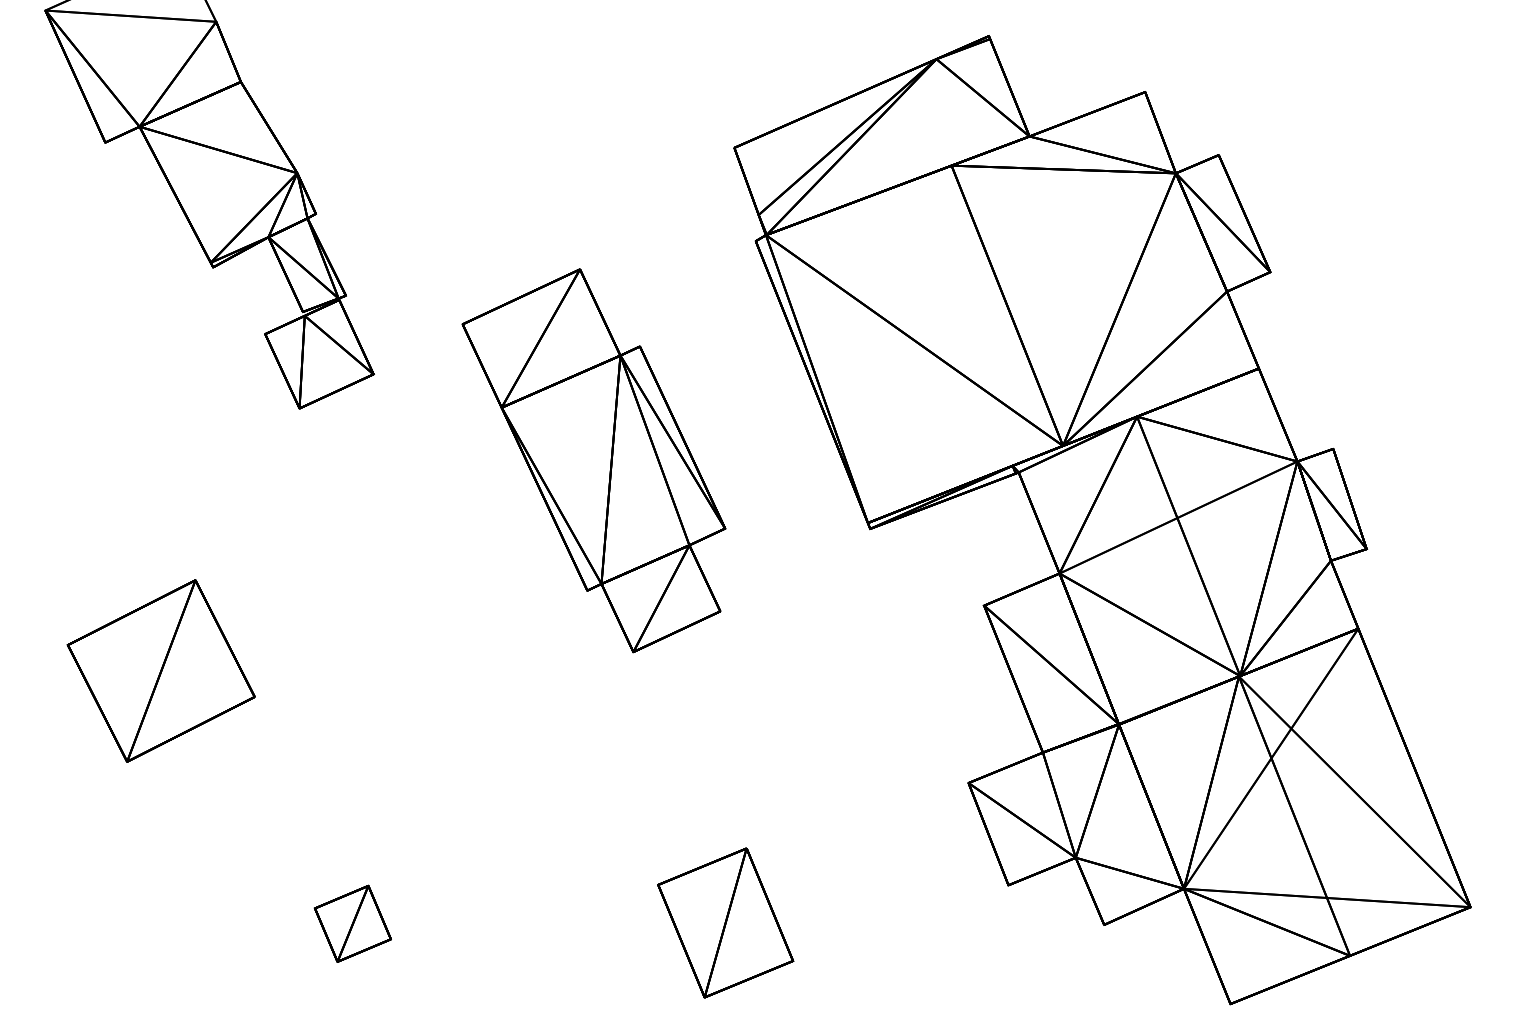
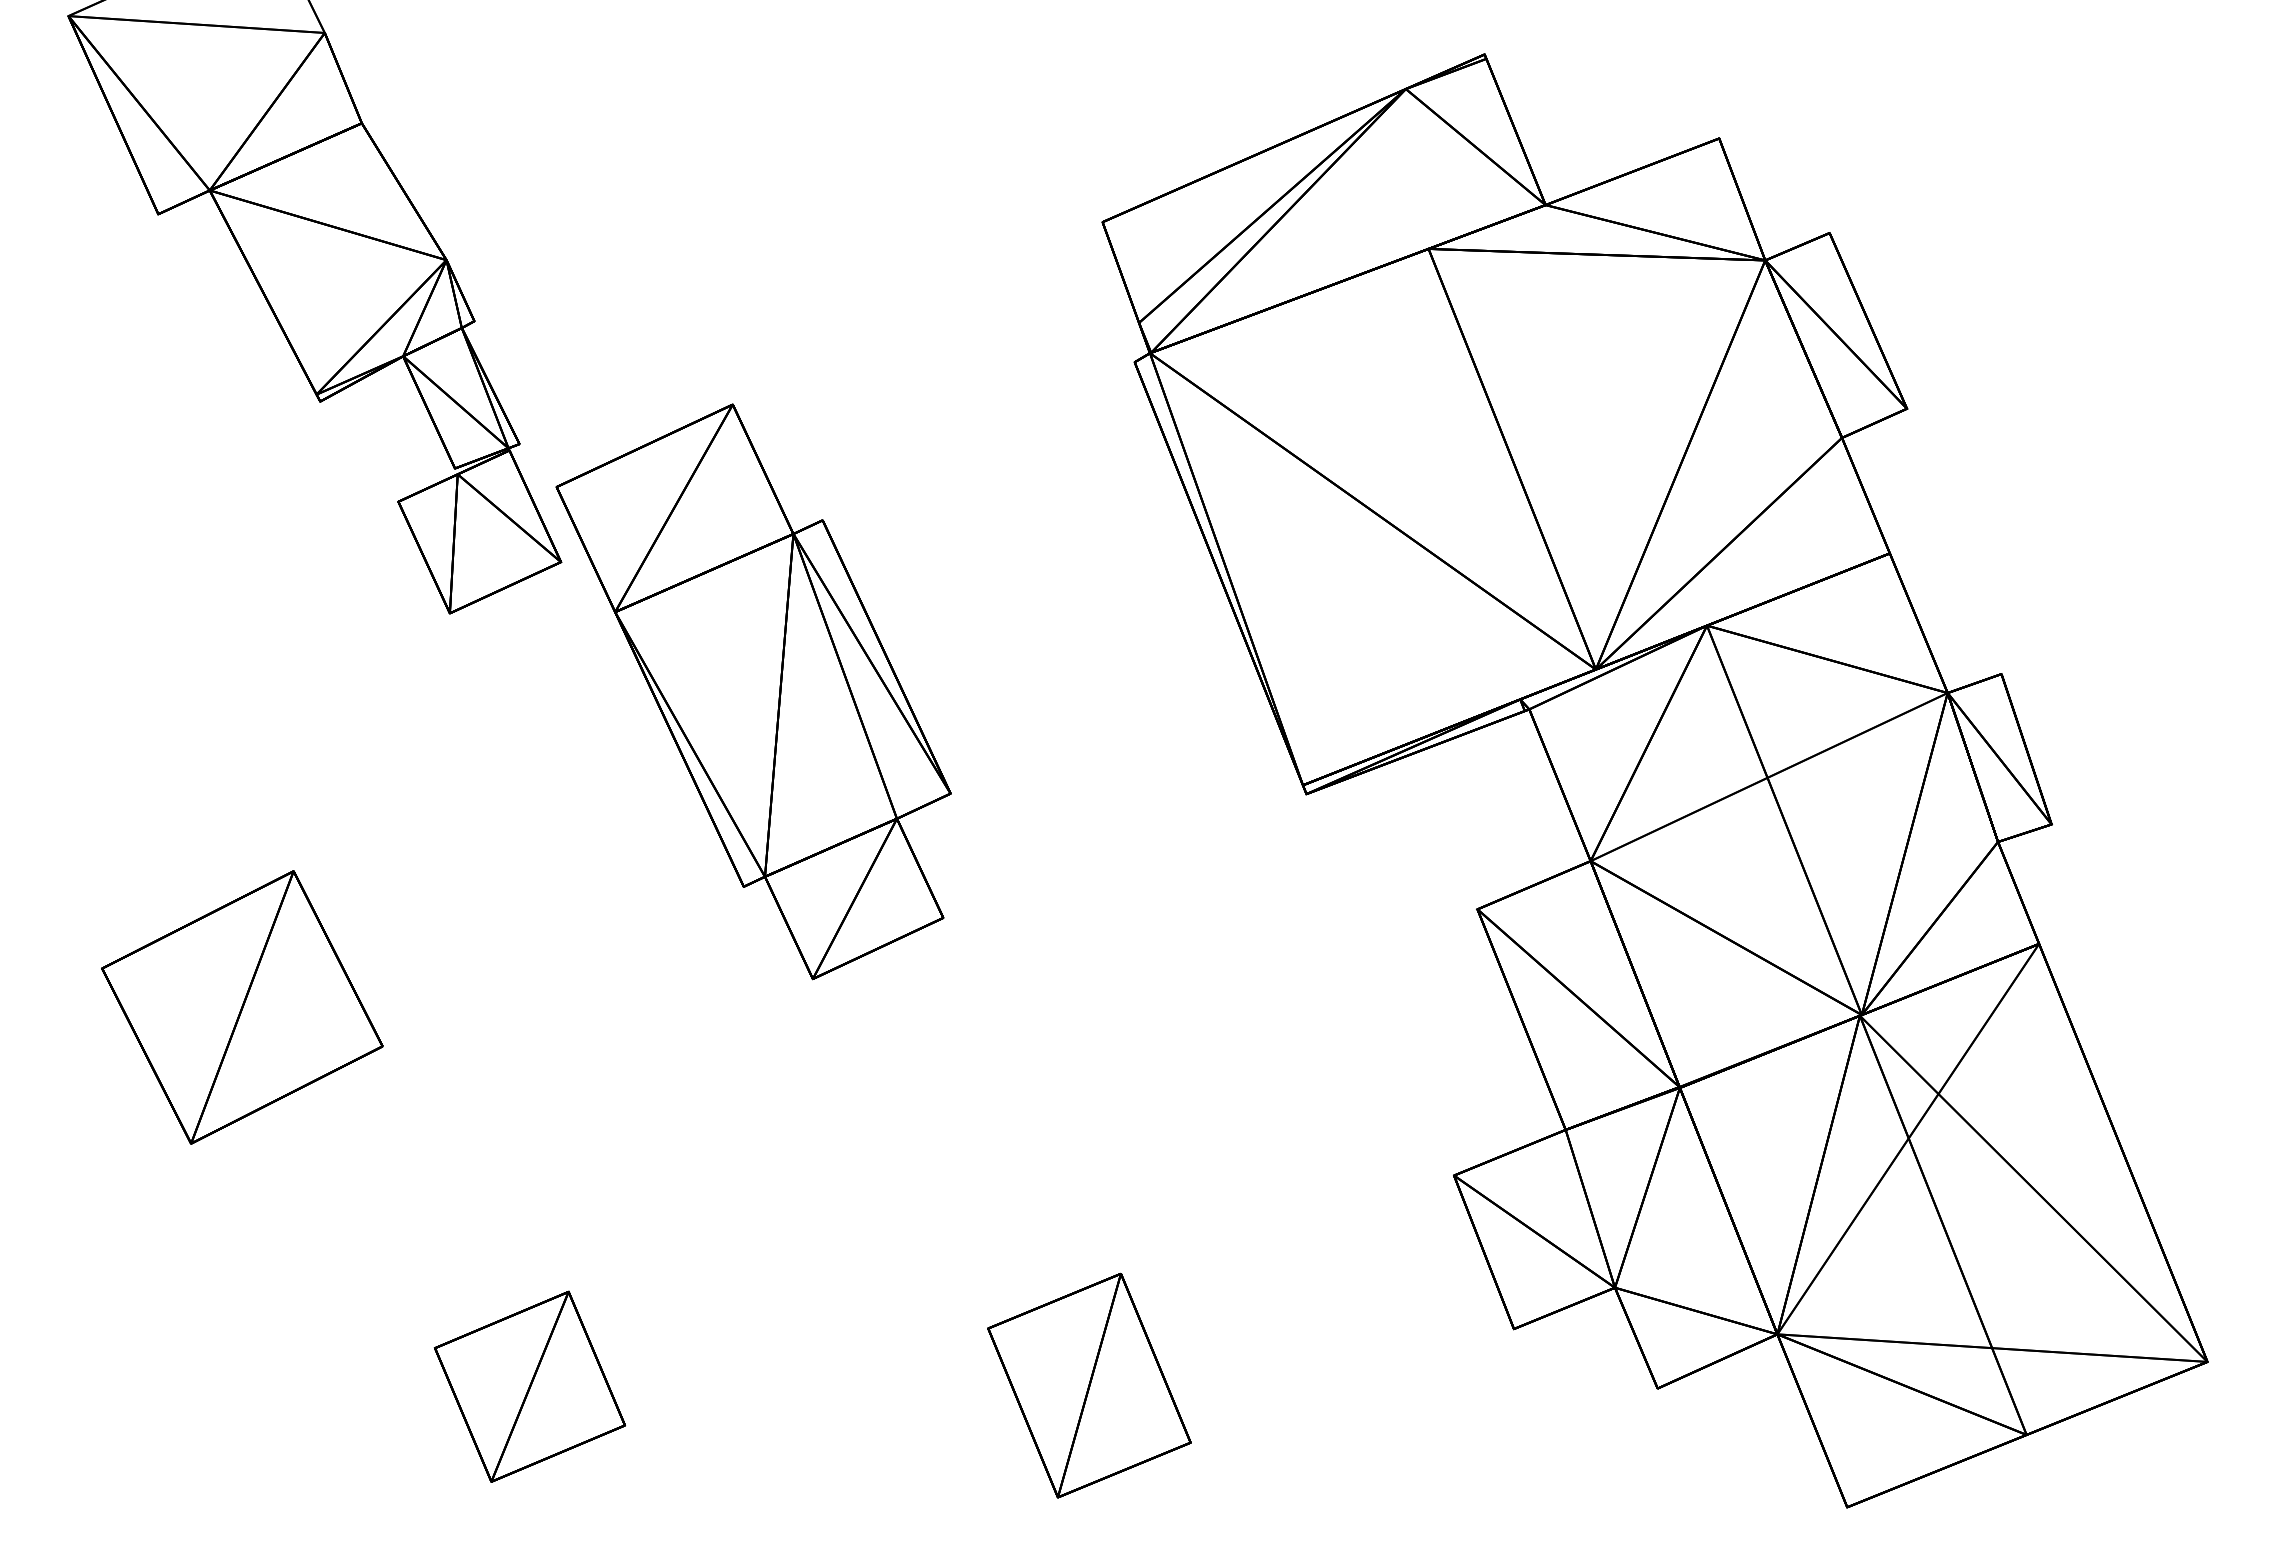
part: (593, 460) -> (752, 691), moved
part: (352, 923) -> (529, 1386), size x1.67

